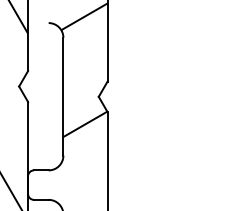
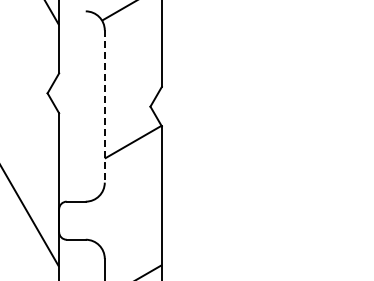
line: (63, 97) -> (104, 107), solid -> dashed

